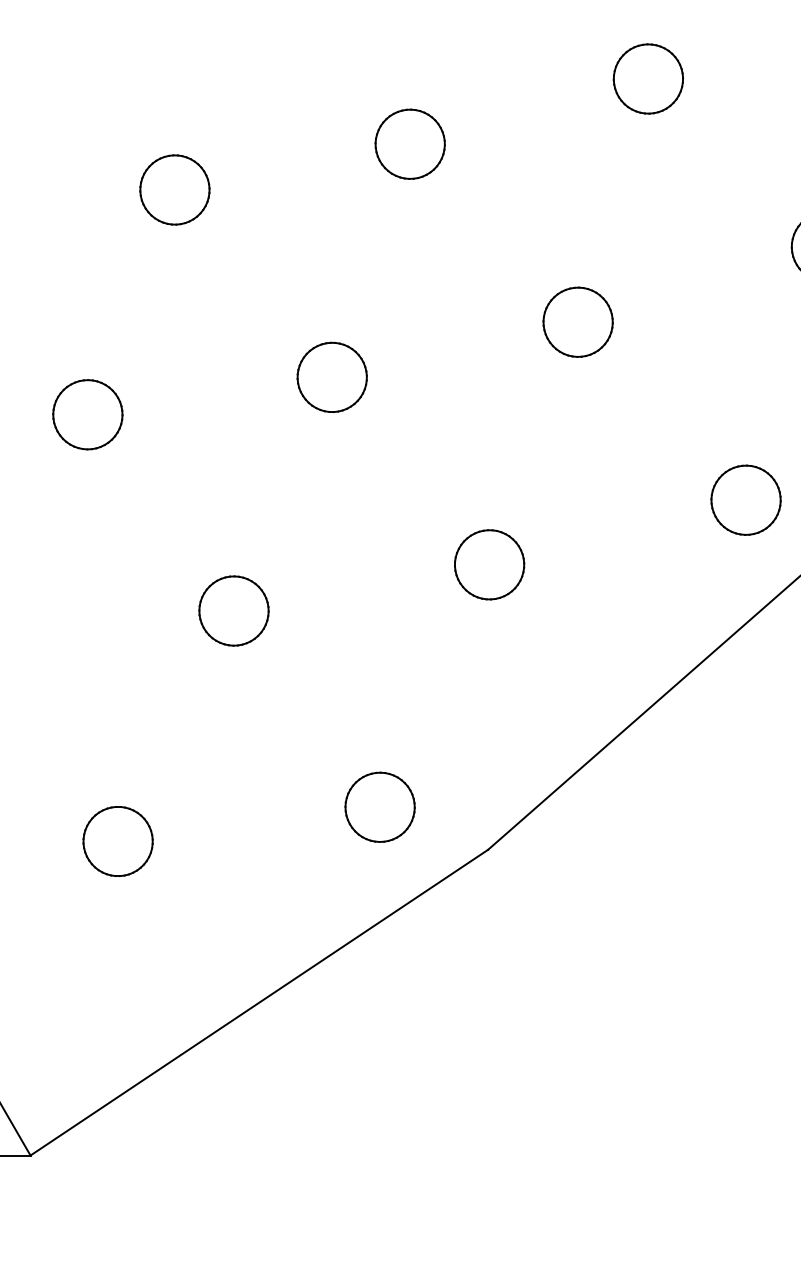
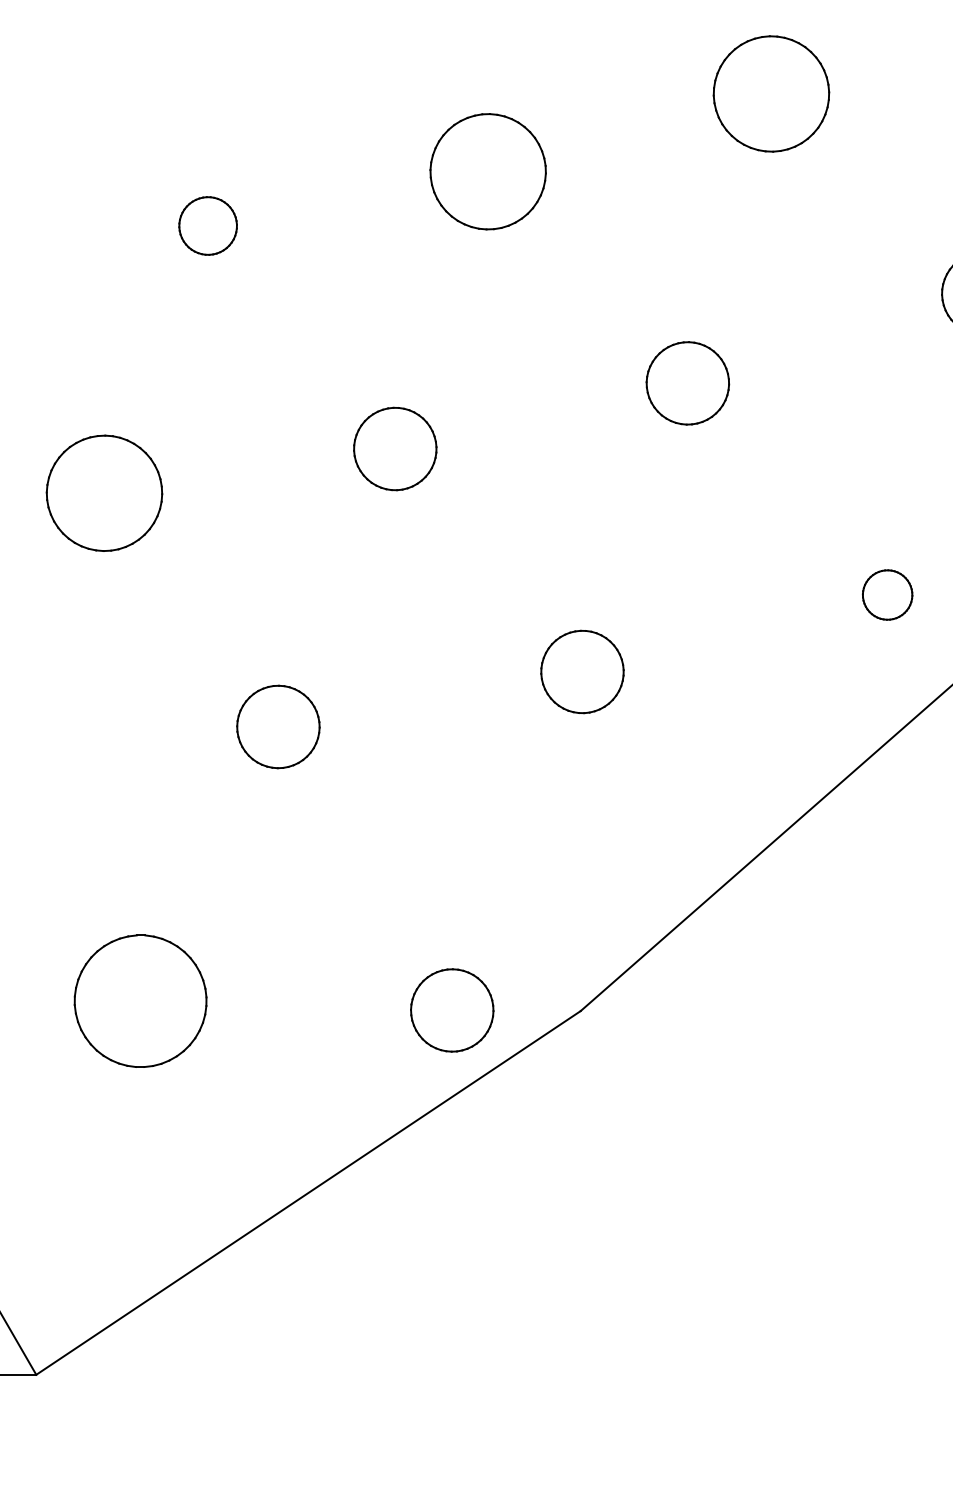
part: (648, 78) -> (771, 93), size x1.4
part: (409, 143) -> (487, 170), size x1.4
part: (174, 189) -> (207, 225), size x0.7
part: (87, 414) -> (104, 493), size x1.4
part: (745, 499) -> (886, 594), size x0.6
part: (379, 806) -> (451, 1009), moved
part: (117, 841) -> (139, 1001), size x1.6

